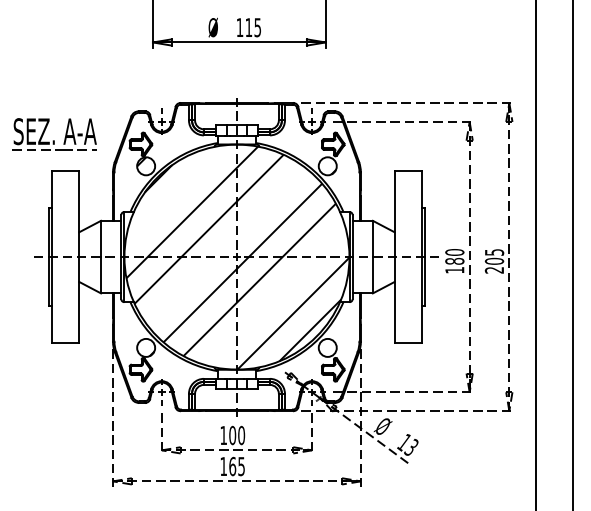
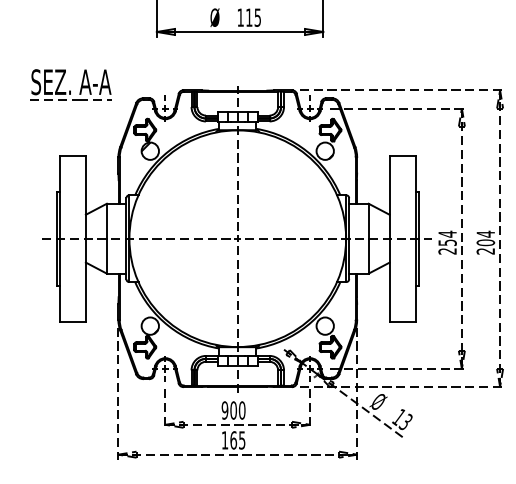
part: (54, 134) -> (70, 84), moved
text: (494, 252) -> (485, 234), 205 -> 204
hatch: (237, 257) -> (238, 239), removed
text: (454, 260) -> (447, 241), 180 -> 254
text: (223, 435) -> (224, 410), 100 -> 900

